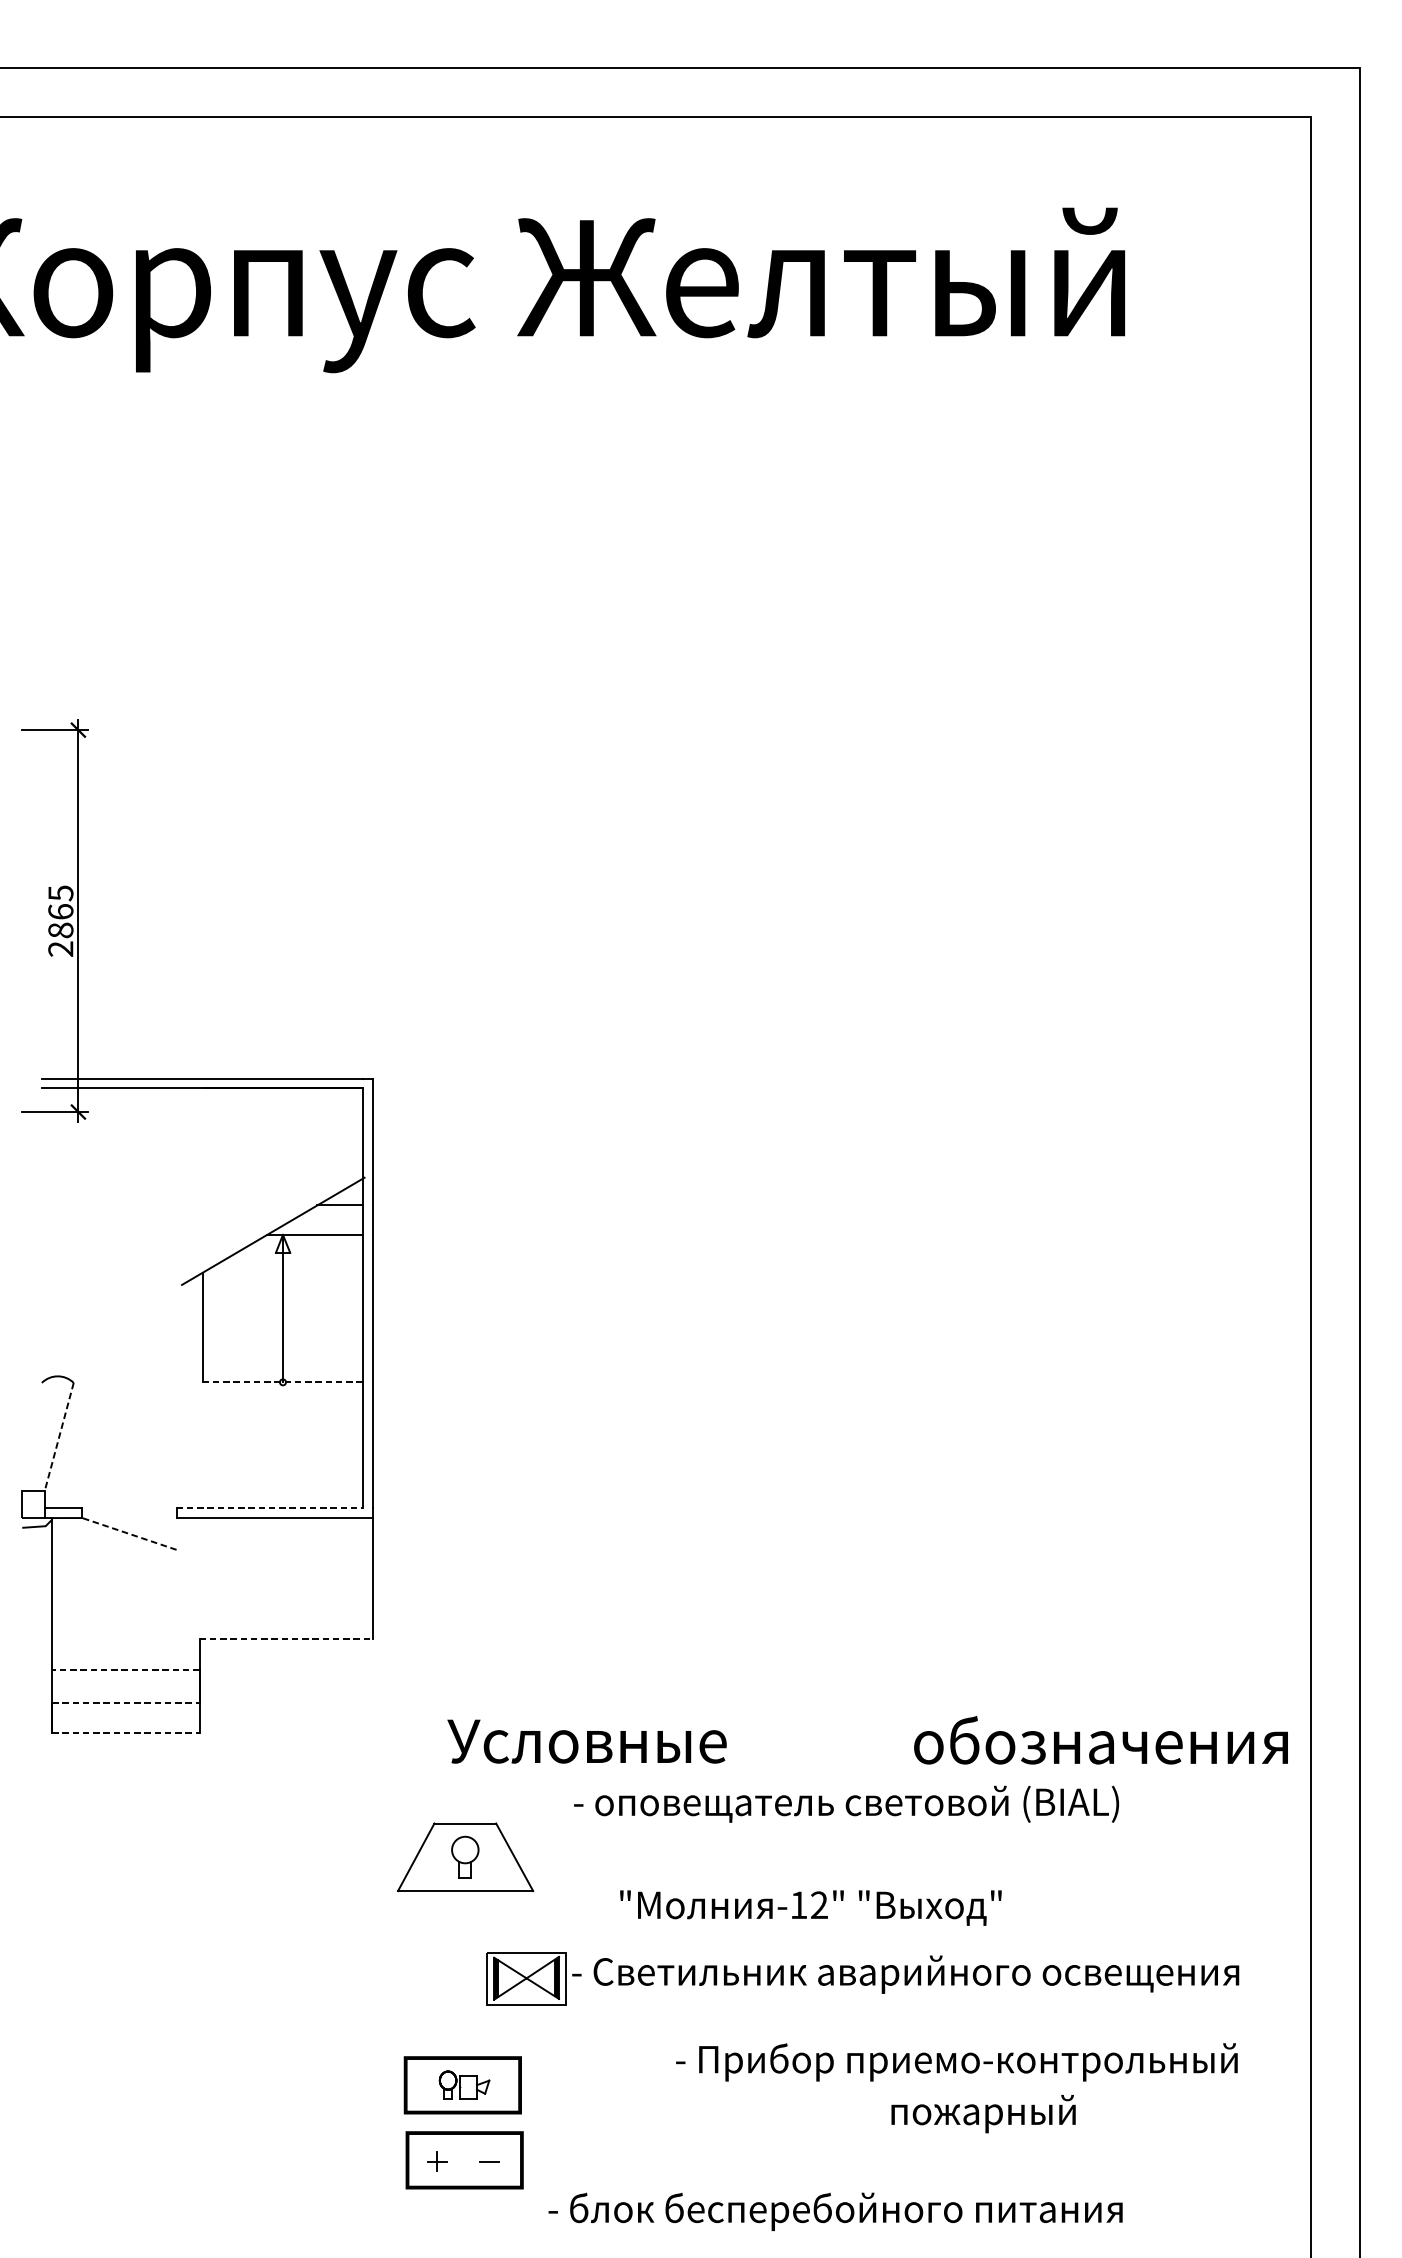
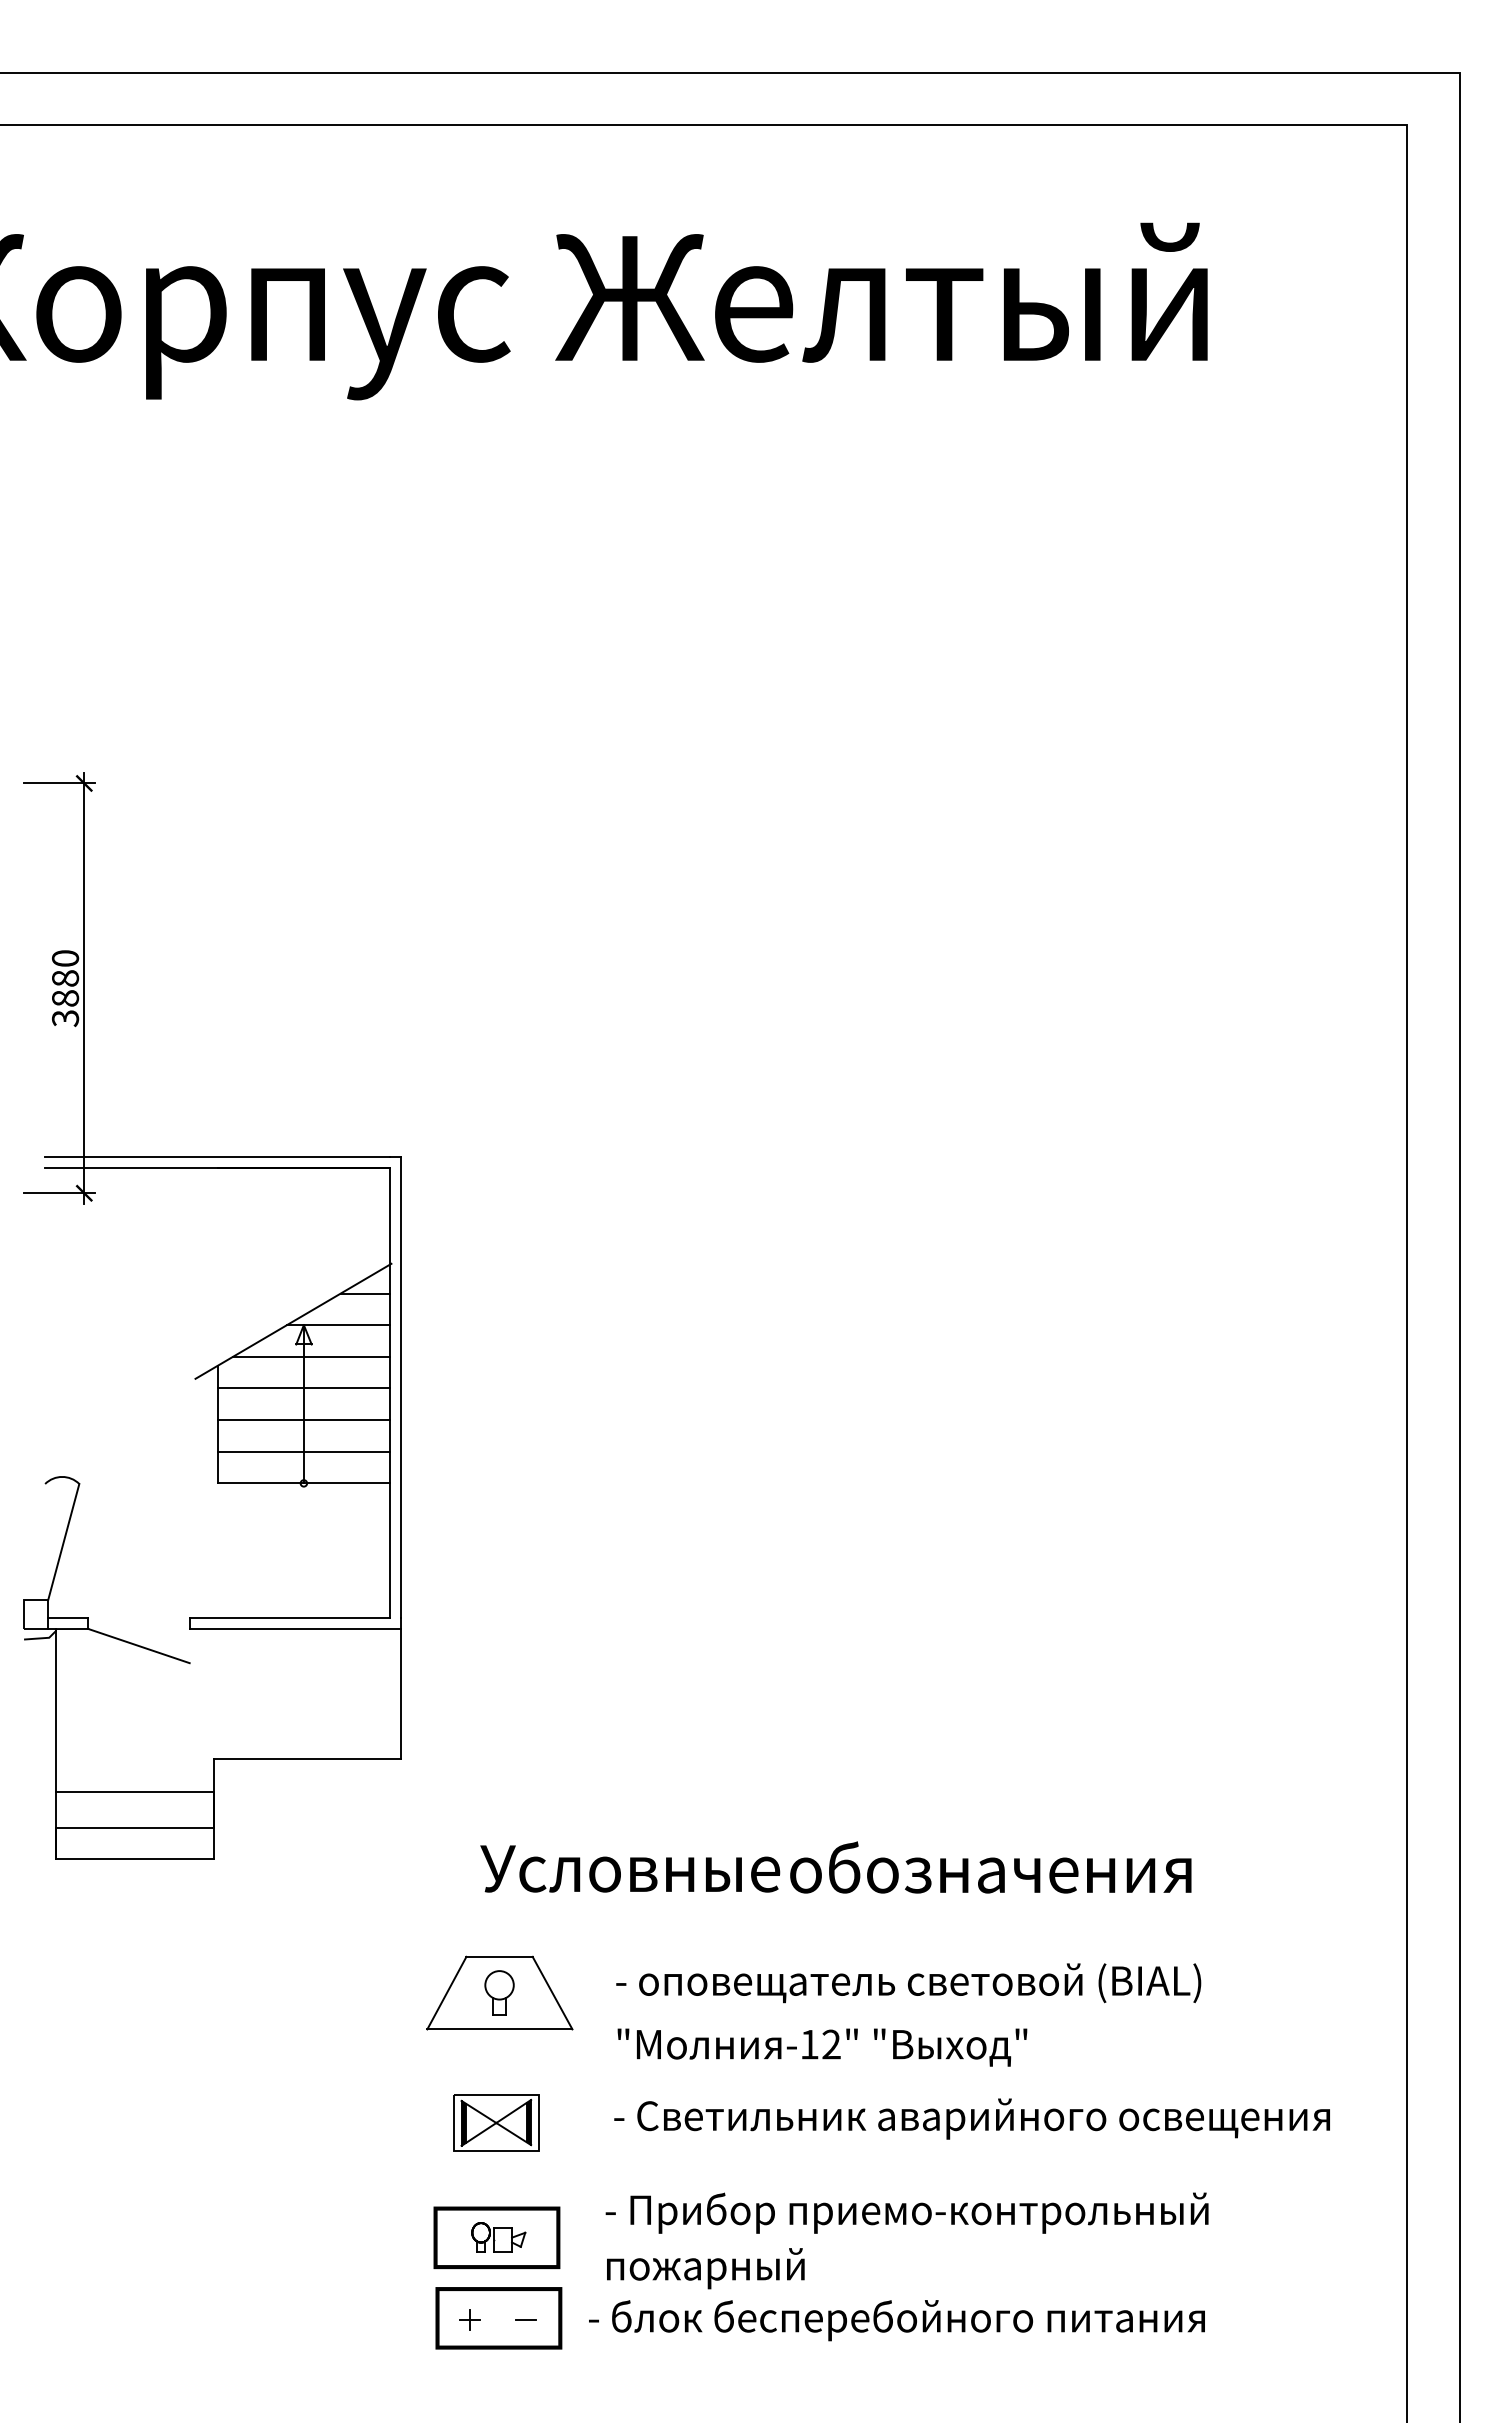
text: (60, 921) -> (65, 988), 2865 -> 3880
line: (290, 1264) -> (311, 1356), added
line: (282, 1293) -> (303, 1388), added
line: (282, 1323) -> (303, 1420), added
line: (282, 1352) -> (303, 1451), added
line: (283, 1382) -> (304, 1483), dashed -> solid
line: (58, 1437) -> (63, 1542), dashed -> solid
line: (270, 1508) -> (290, 1618), dashed -> solid
line: (128, 1533) -> (138, 1645), dashed -> solid
line: (287, 1639) -> (308, 1759), dashed -> solid
line: (125, 1670) -> (134, 1792), dashed -> solid
line: (126, 1702) -> (135, 1827), dashed -> solid
line: (126, 1732) -> (135, 1859), dashed -> solid
text: (1100, 1740) -> (990, 1867), moved
text: (846, 1804) -> (908, 1983), moved
text: (810, 1907) -> (822, 2047), moved
part: (526, 1977) -> (496, 2122), moved
text: (956, 2061) -> (906, 2212), moved
text: (983, 2113) -> (705, 2268), moved
text: (835, 2211) -> (896, 2320), moved

